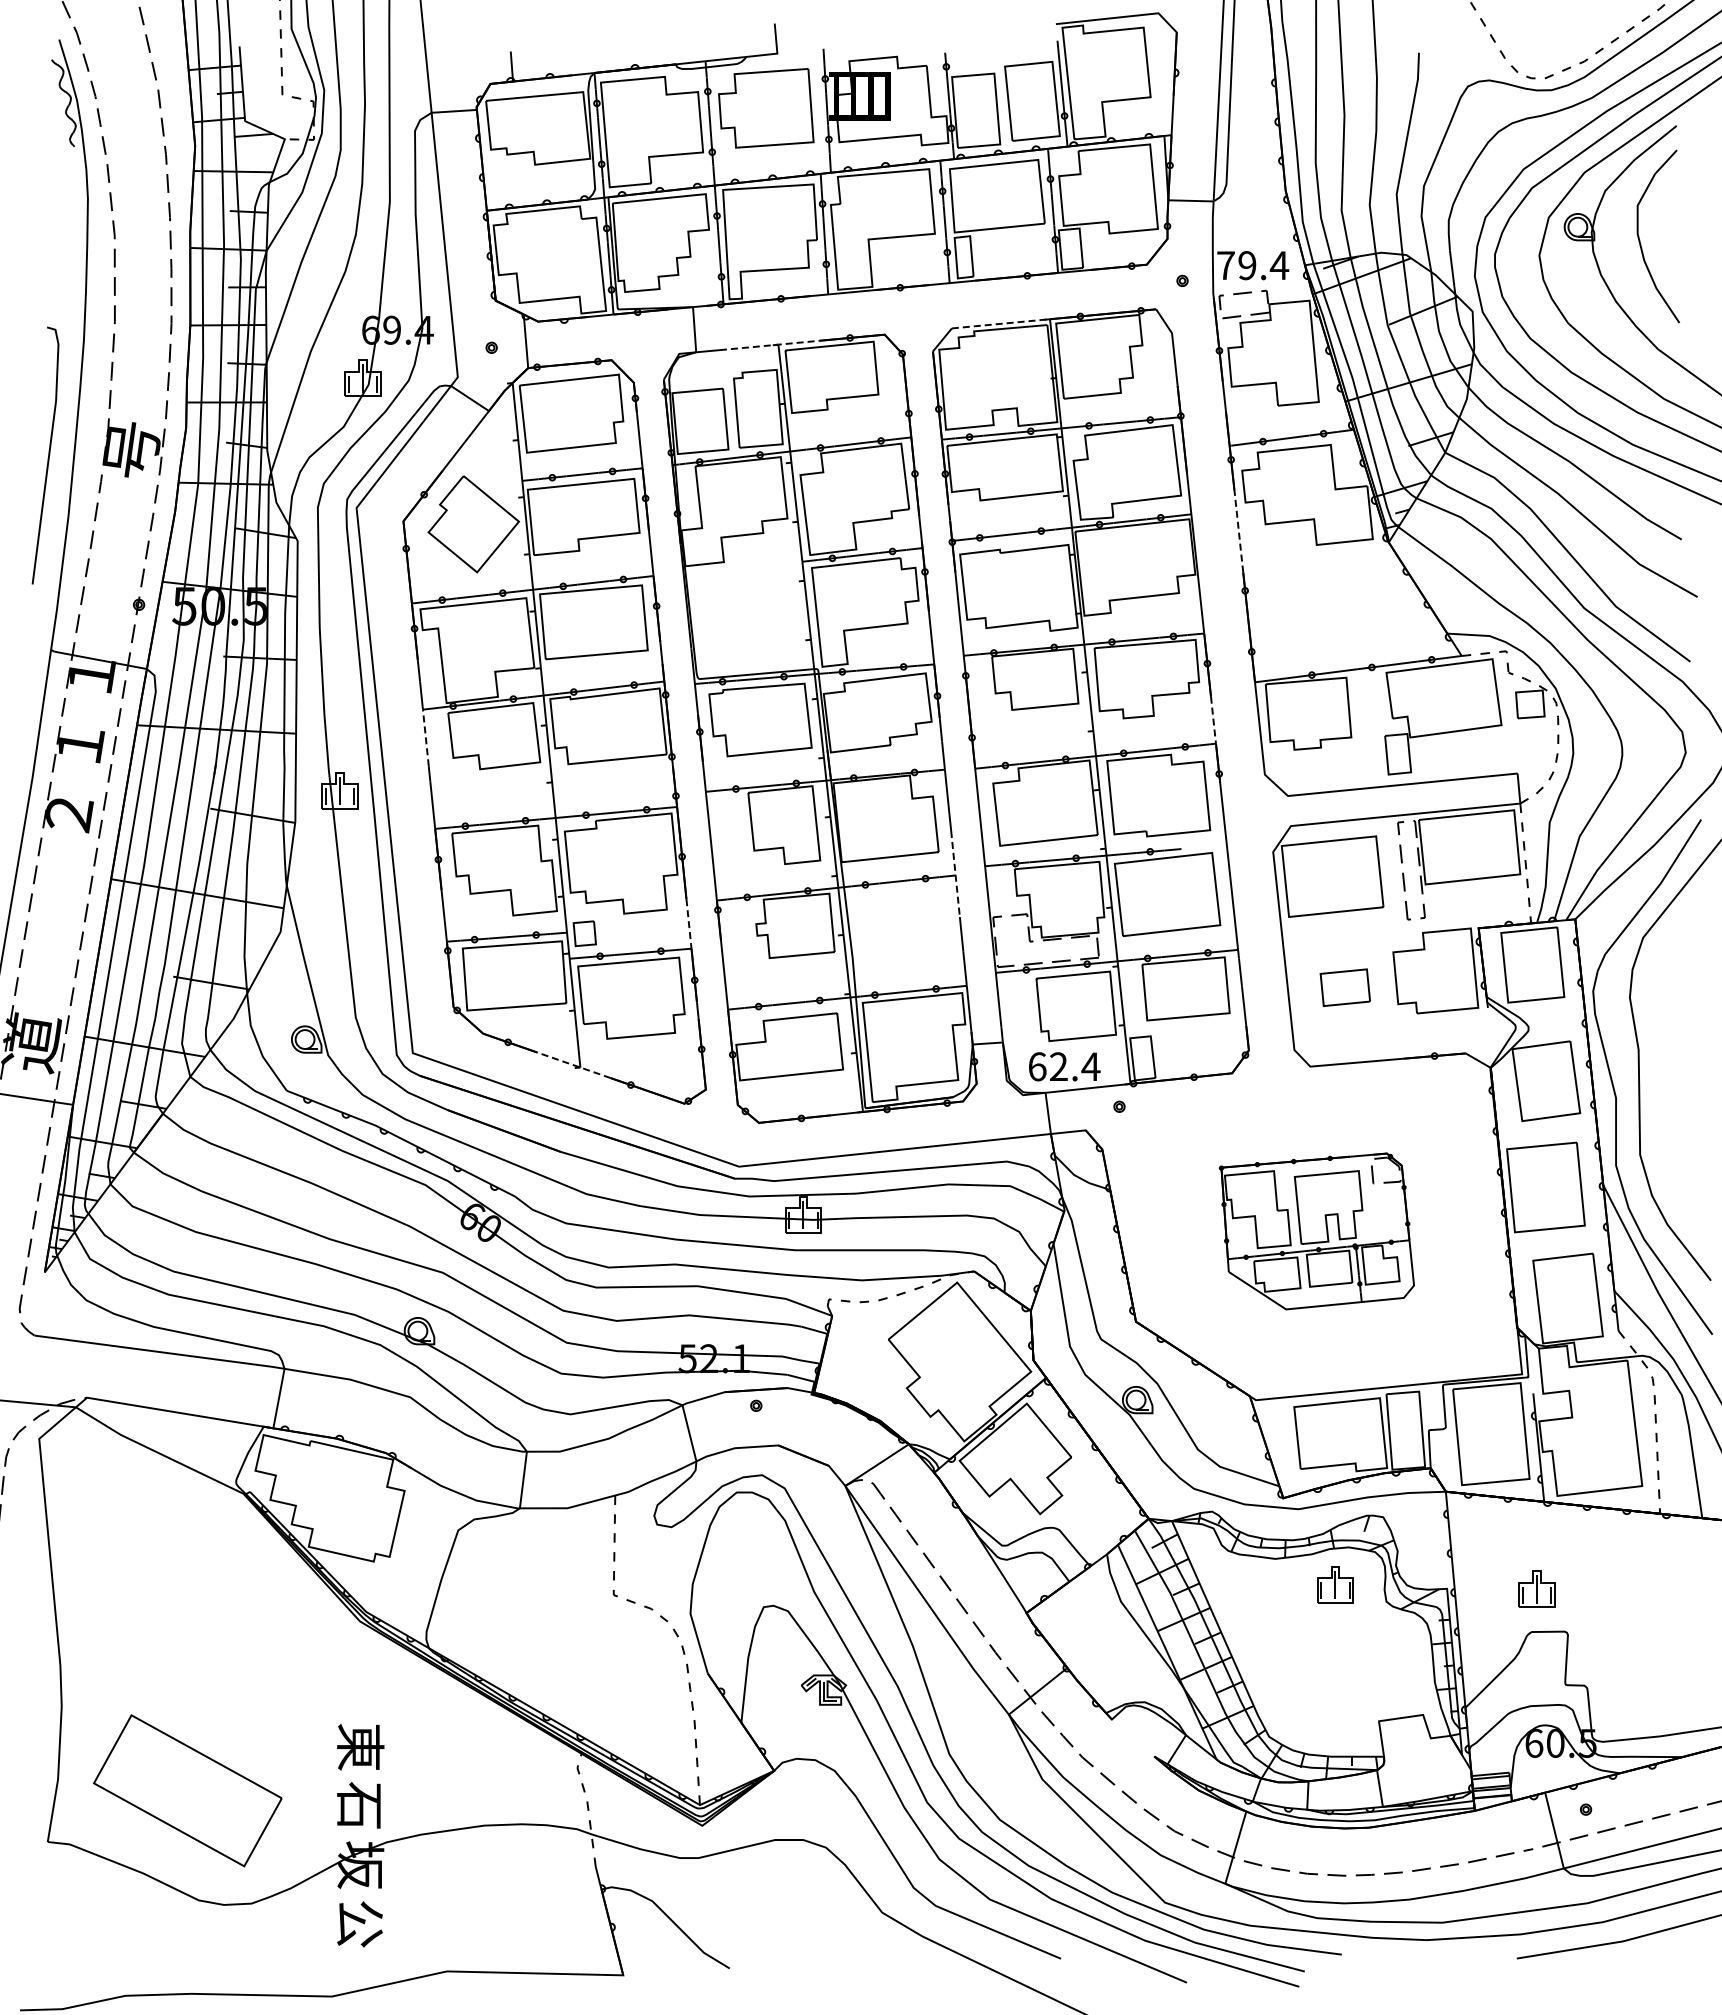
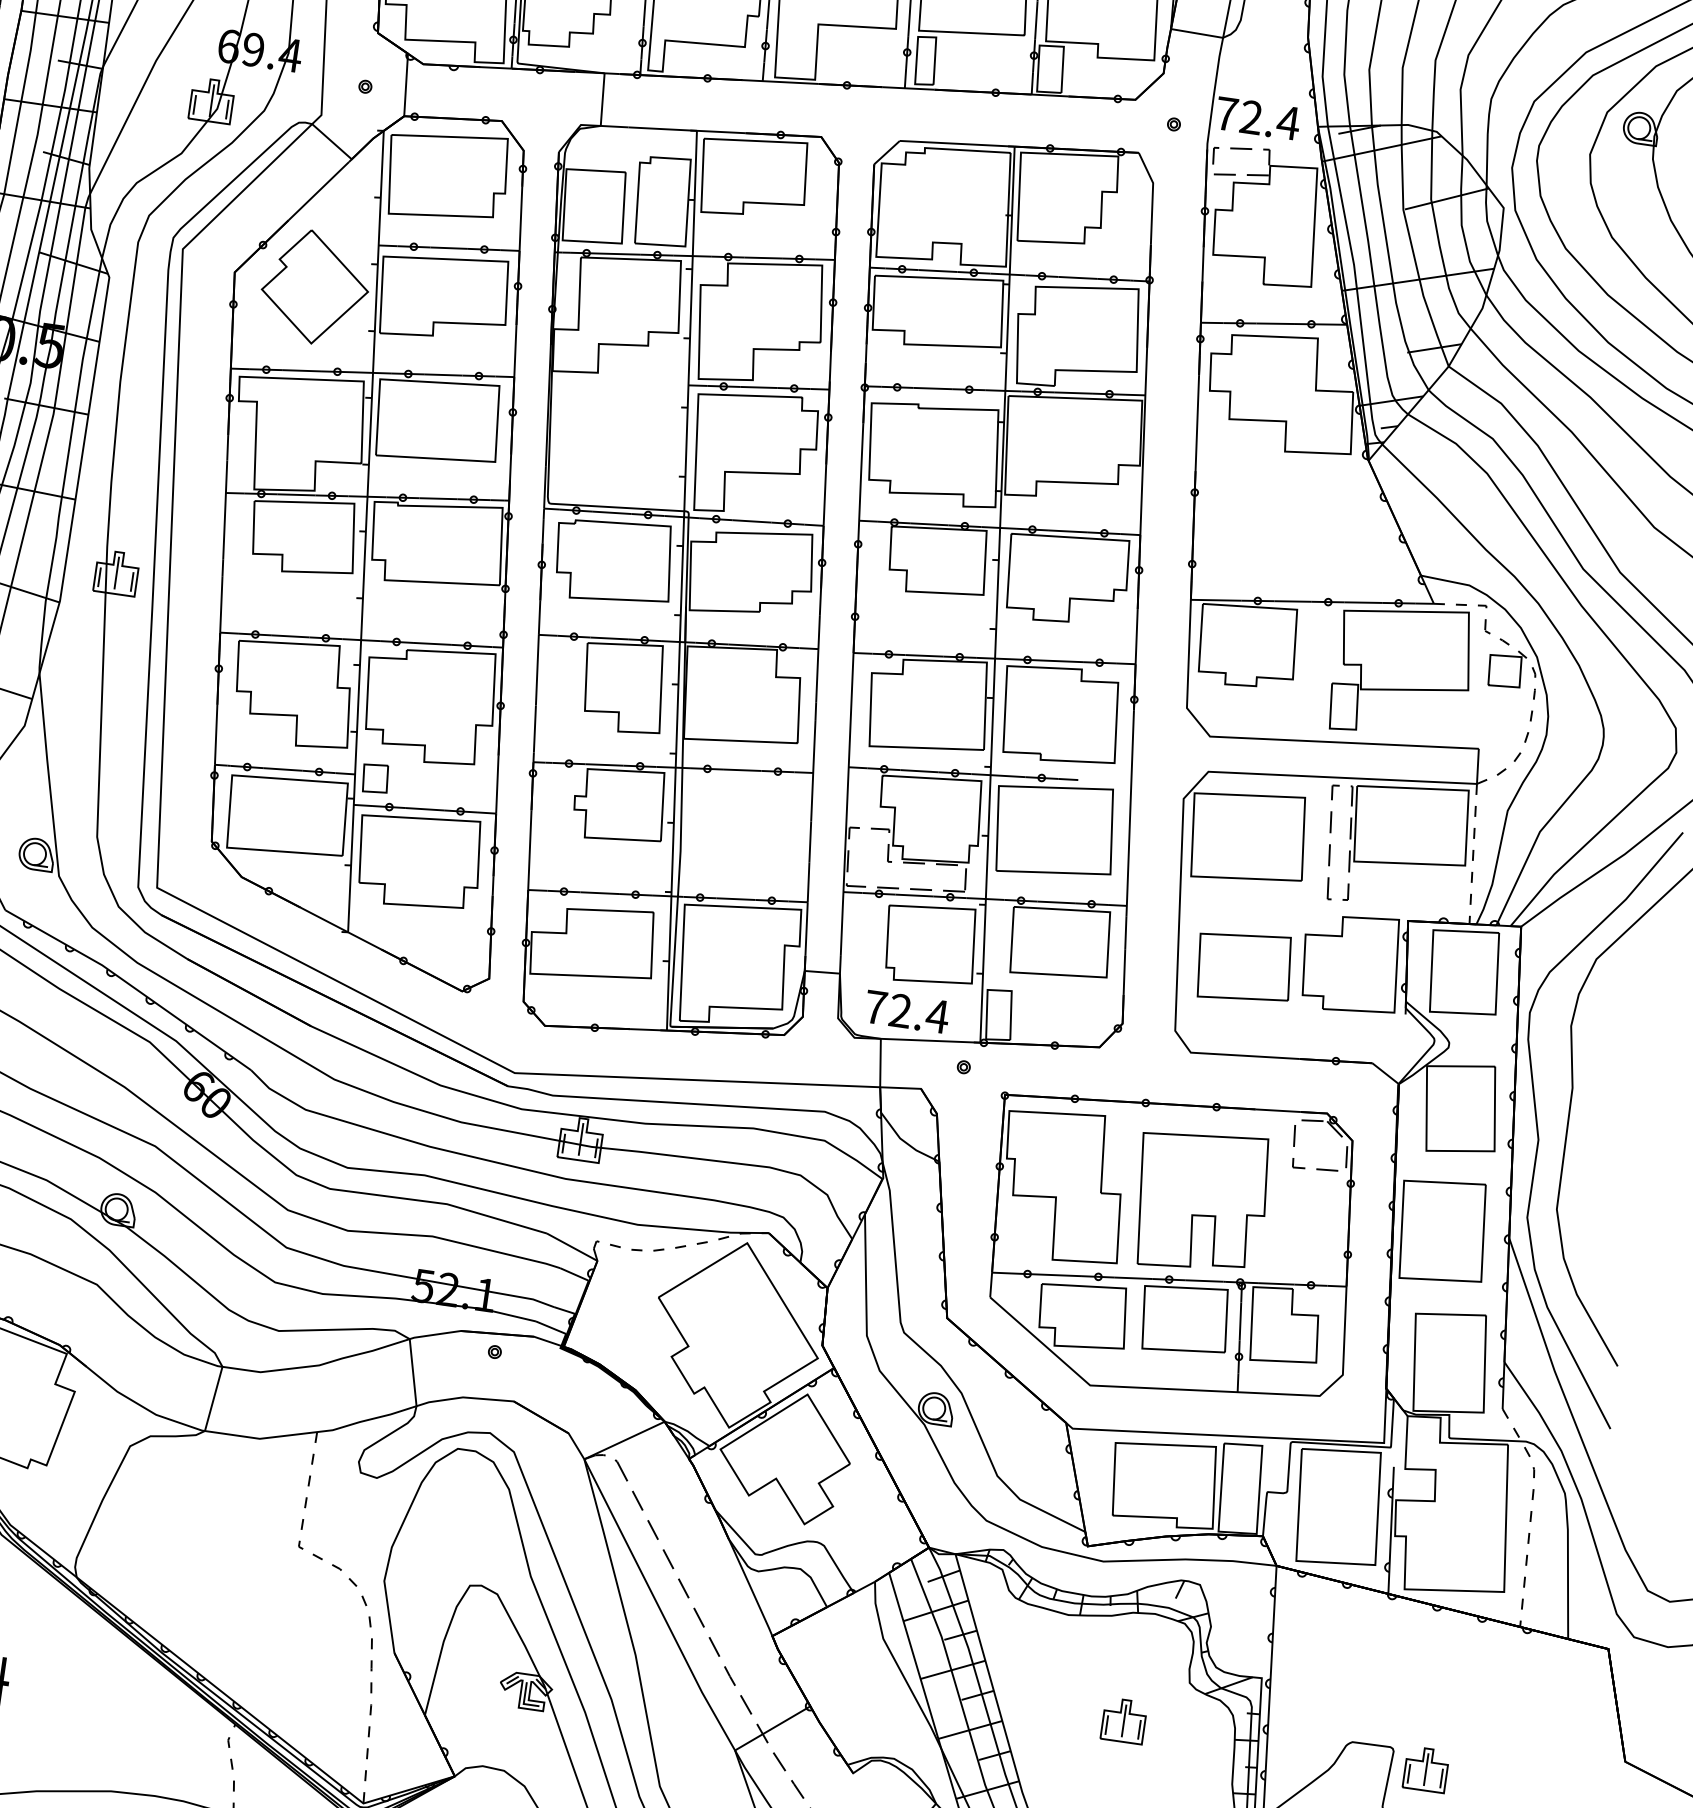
text: (1247, 265) -> (1251, 117), 79.4 -> 72.4
line: (1001, 323) -> (957, 143), dashed -> solid
line: (769, 345) -> (686, 130), dashed -> solid
line: (1238, 531) -> (1196, 423), dashed -> solid
line: (1213, 720) -> (1136, 637), dashed -> solid
line: (425, 736) -> (224, 524), dashed -> solid
line: (955, 874) -> (813, 771), dashed -> solid
line: (689, 923) -> (498, 784), dashed -> solid
part: (1345, 987) -> (1244, 967), size x1.67
line: (573, 1065) -> (340, 928), dashed -> solid
text: (1037, 1066) -> (875, 1007), 62.4 -> 72.4
part: (1316, 1231) -> (1170, 1243), size x1.67
part: (1335, 1584) -> (1124, 1720), moved
part: (1536, 1588) -> (1426, 1768), moved

